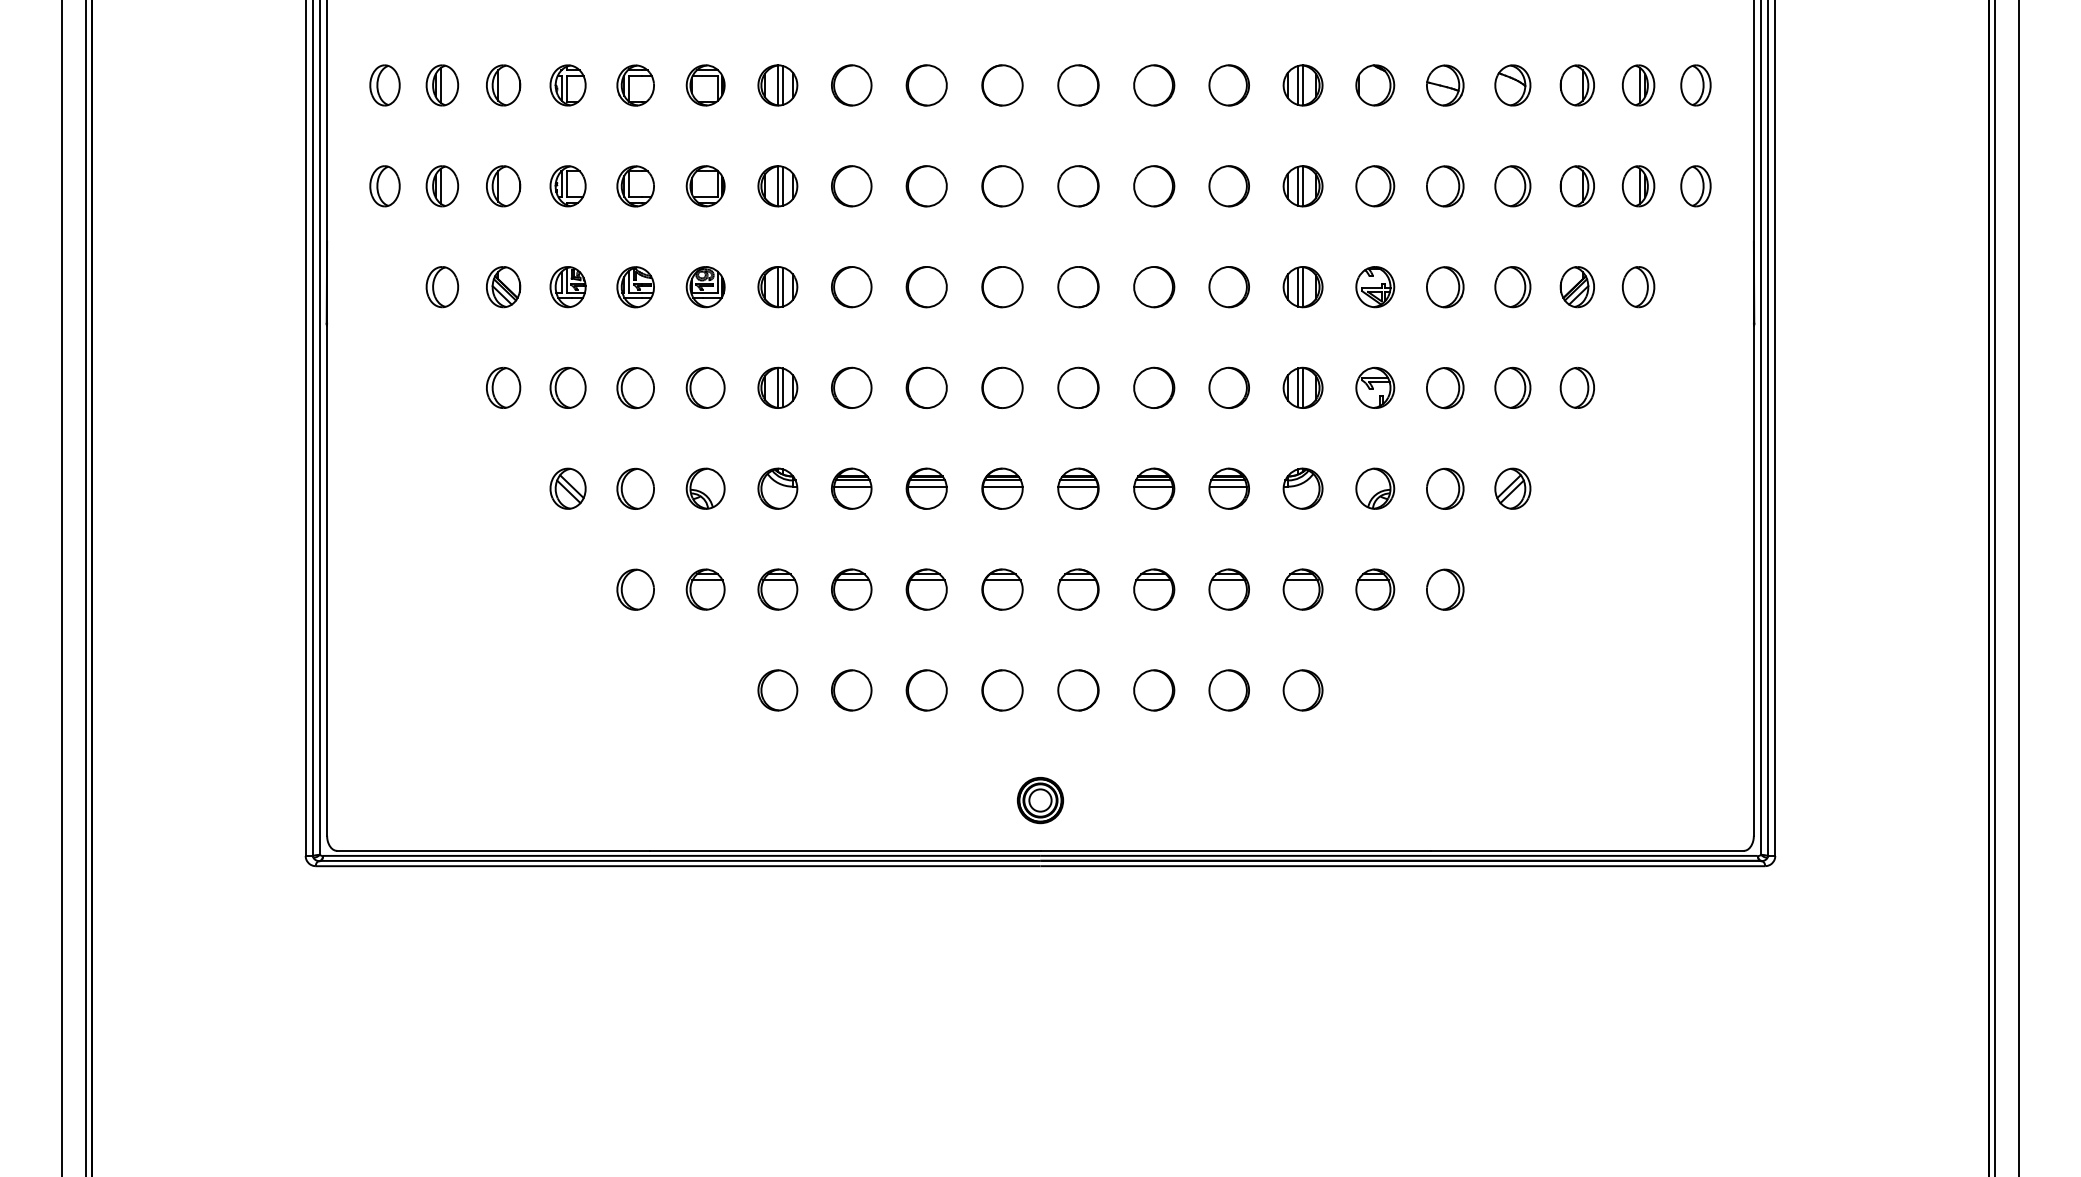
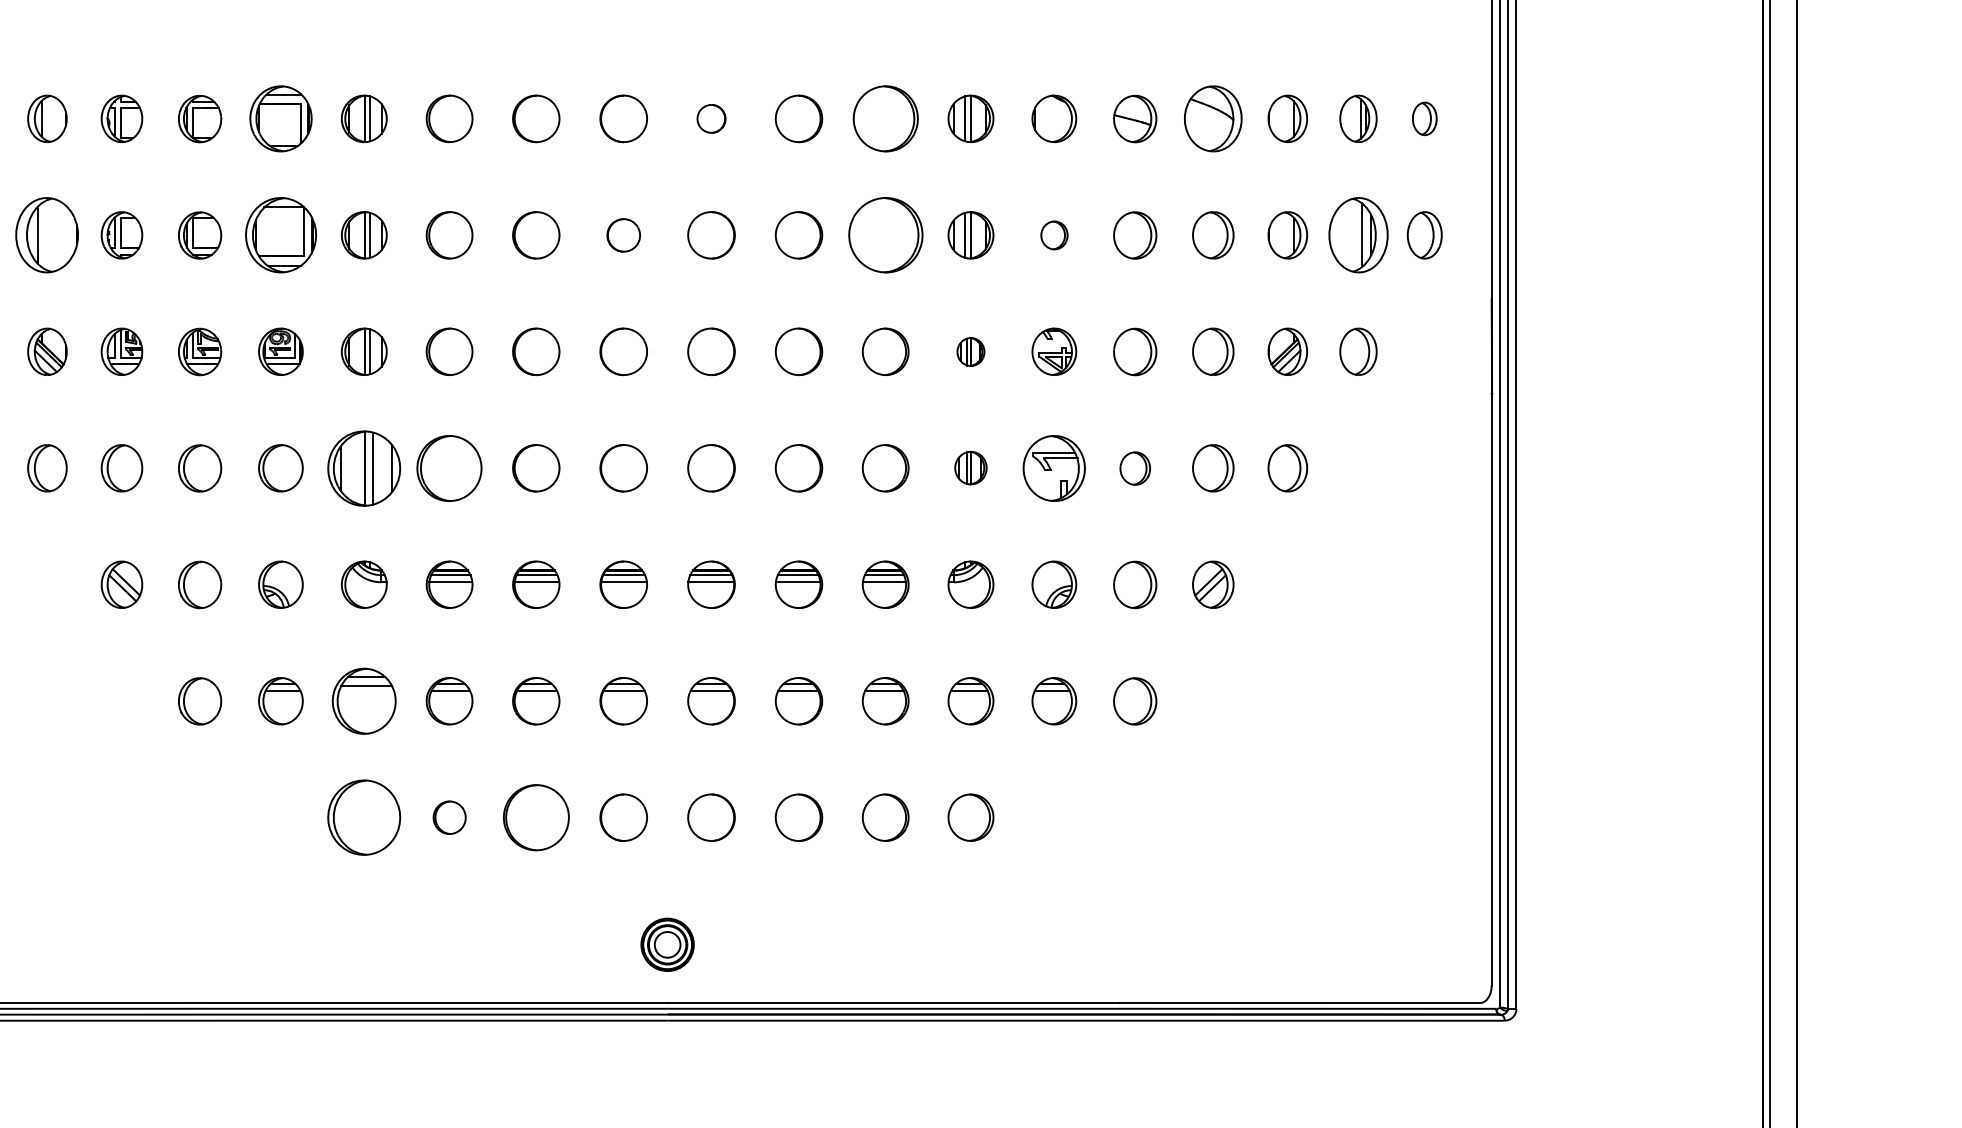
part: (705, 85) -> (280, 118), size x1.4
part: (1078, 85) -> (711, 118), size x0.6
part: (1228, 85) -> (884, 118), size x1.4
part: (1512, 85) -> (1212, 118), size x1.4
part: (1695, 85) -> (1424, 118), size x0.7
part: (503, 186) -> (47, 235), size x1.6
part: (705, 186) -> (280, 235), size x1.6
part: (1002, 186) -> (623, 235), size x0.7
part: (1228, 186) -> (884, 235), size x1.6
part: (1375, 186) -> (1054, 235), size x0.6
part: (1638, 186) -> (1358, 235), size x1.6
part: (1302, 287) -> (970, 352), size x0.6
part: (777, 387) -> (363, 467), size x1.6
part: (851, 387) -> (449, 467), size x1.4
part: (1302, 387) -> (970, 467), size x0.7
part: (1375, 387) -> (1054, 467), size x1.4
part: (1445, 388) -> (1135, 468), size x0.7
part: (777, 589) -> (363, 701), size x1.4
part: (777, 690) -> (363, 817), size x1.6
part: (851, 690) -> (449, 817), size x0.7
part: (926, 690) -> (535, 817), size x1.4

